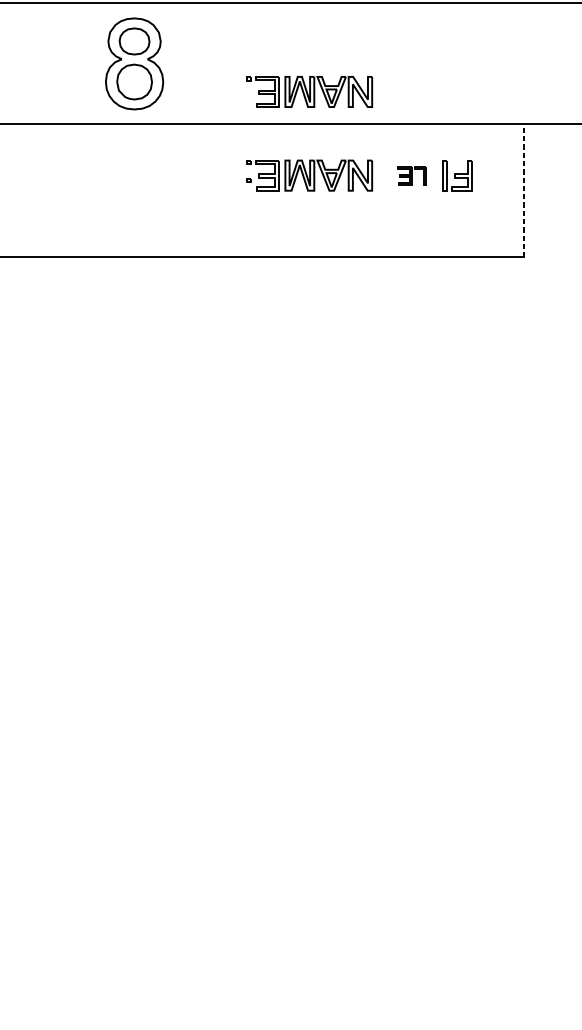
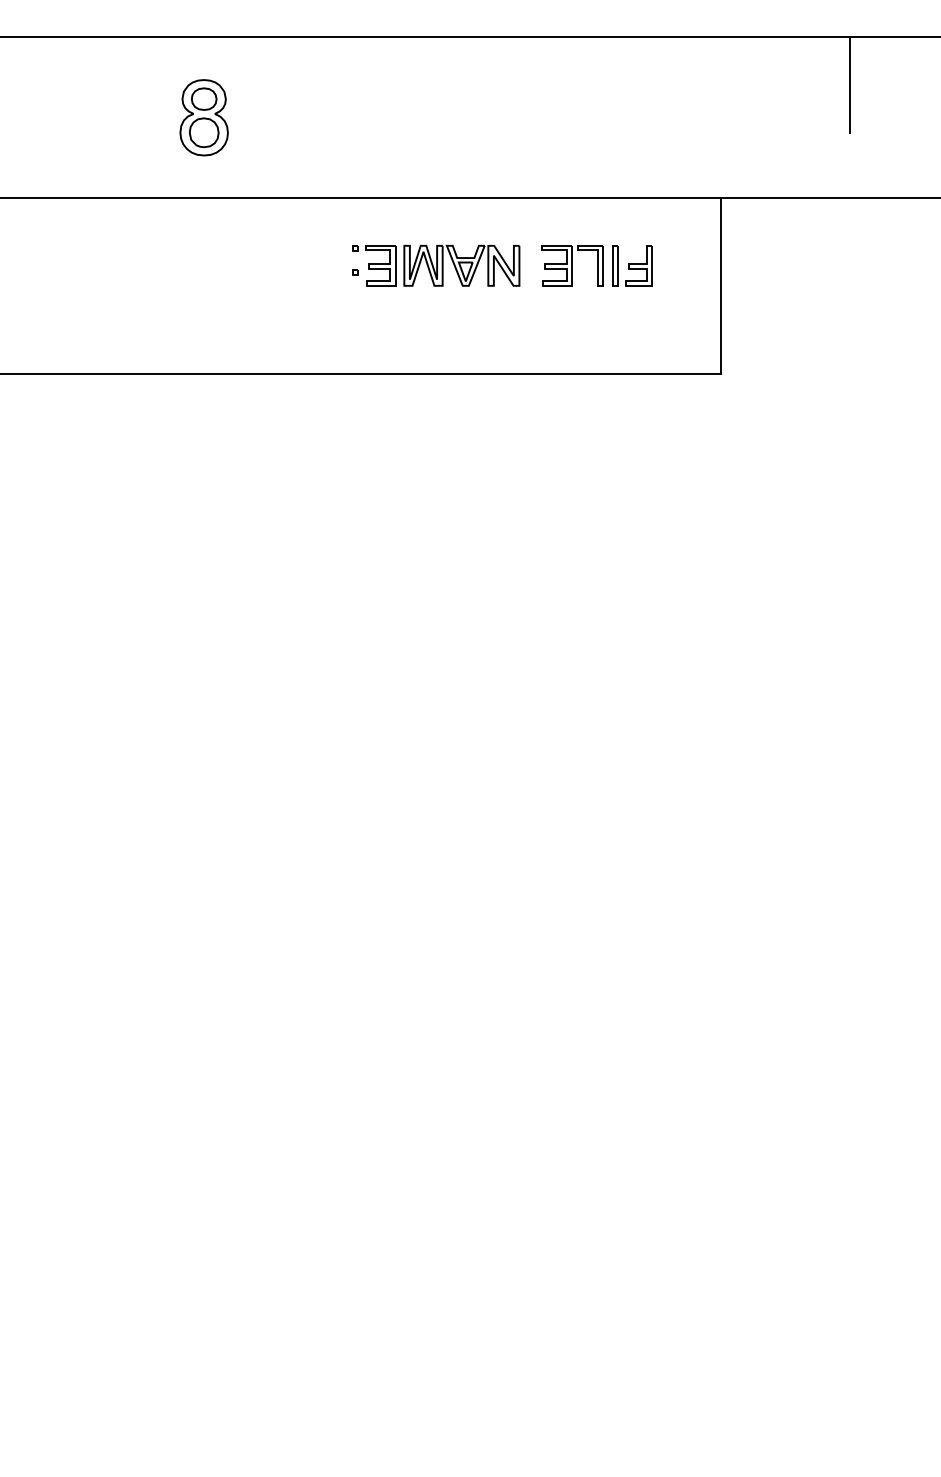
part: (133, 63) -> (203, 117), size x0.62
part: (309, 91) -> (436, 154), removed
part: (412, 175) -> (572, 265), size x1.67
line: (523, 190) -> (720, 285), dashed -> solid

